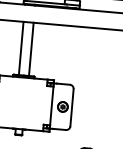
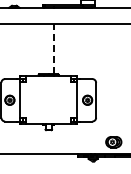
line: (21, 48) -> (44, 49), removed
line: (31, 49) -> (53, 49), solid -> dashed

